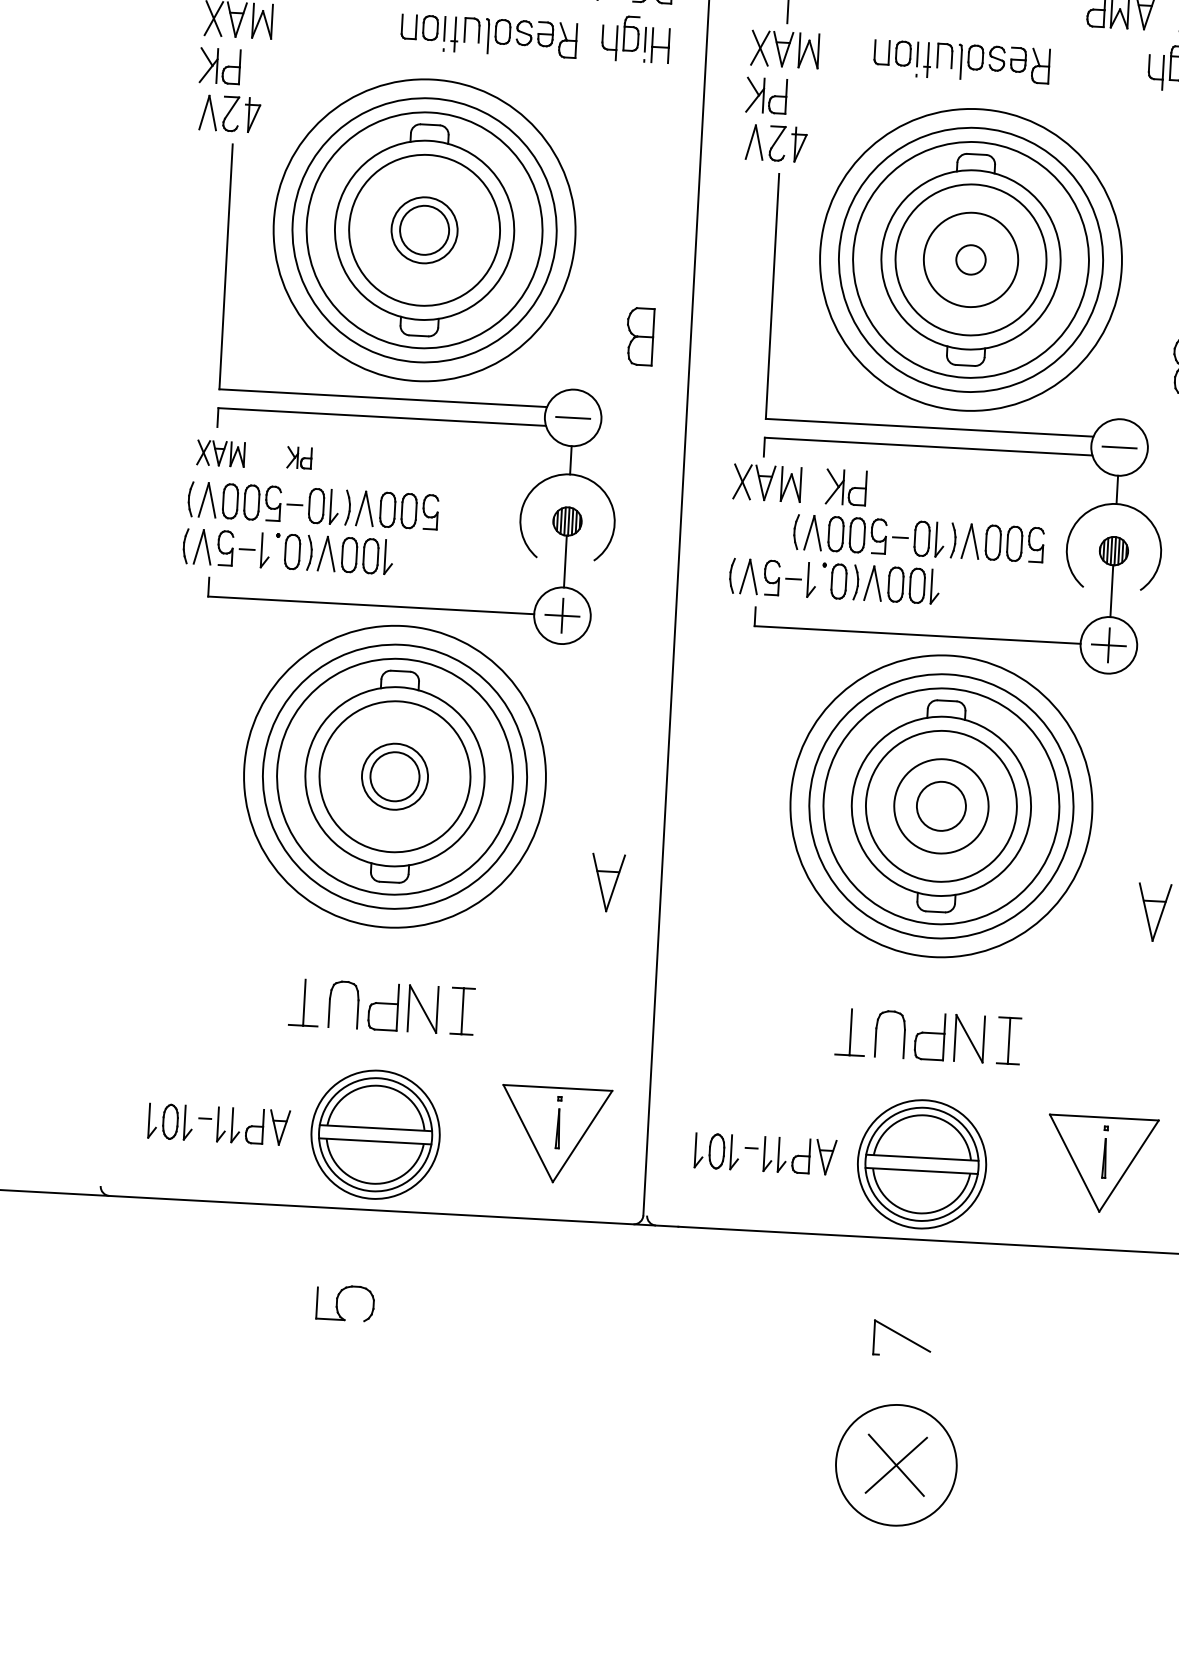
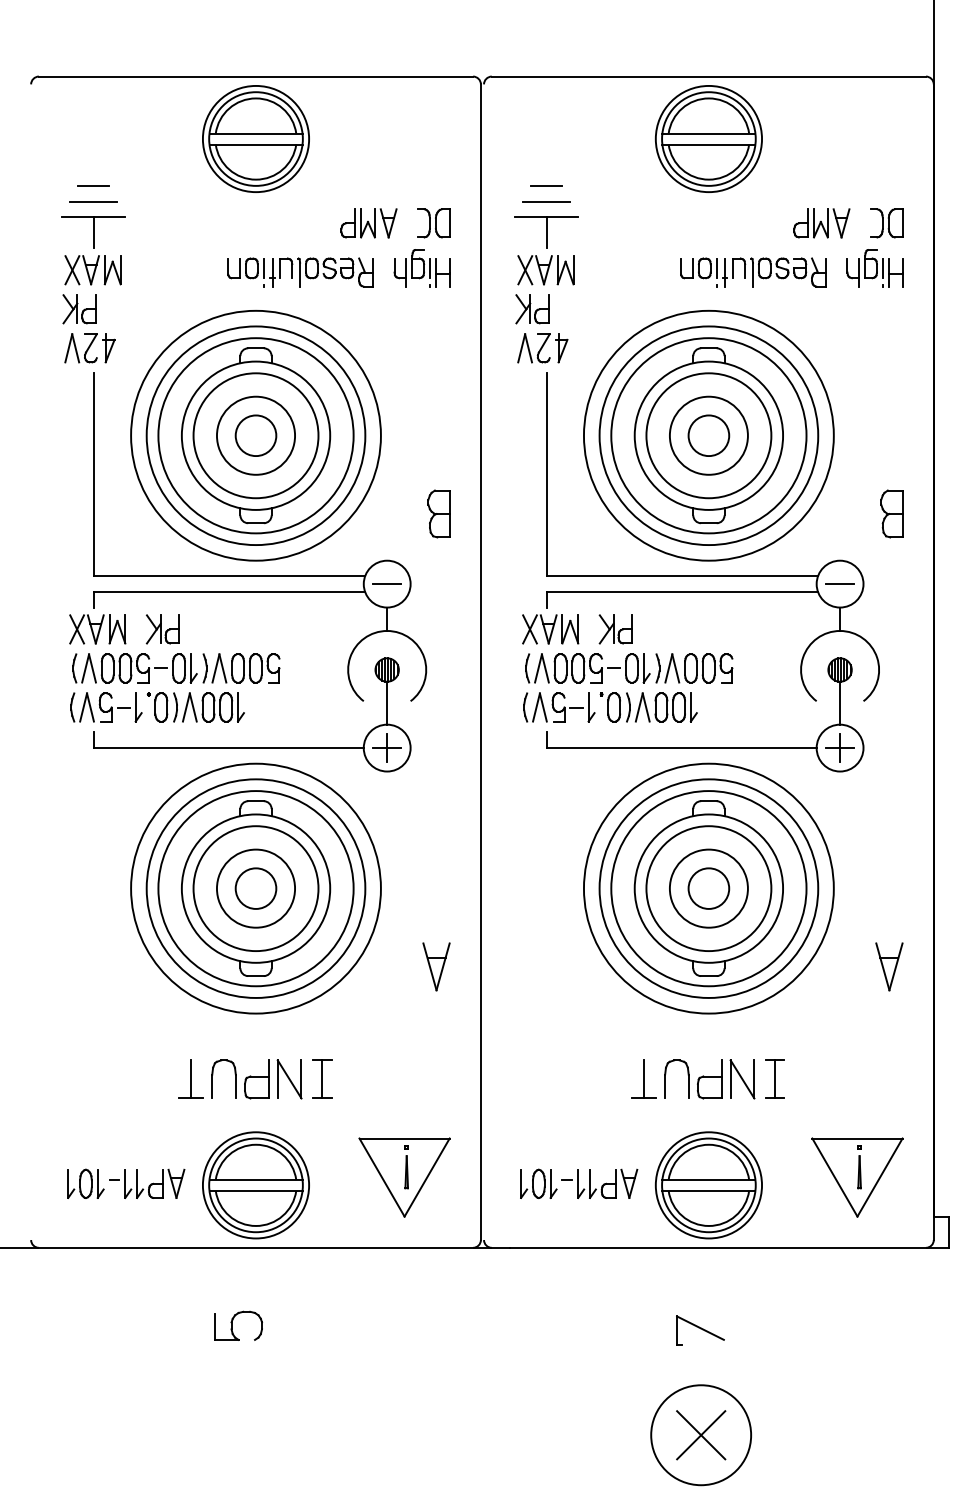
part: (961, 61) -> (753, 272), moved
circle: (423, 229) -> (255, 435), size x1.43
circle: (970, 259) -> (708, 435), size x1.67
part: (220, 453) -> (97, 629), size x1.43
part: (299, 457) -> (162, 629), size x1.67
part: (919, 538) -> (629, 668), moved
circle: (394, 776) -> (255, 888), size x1.43

